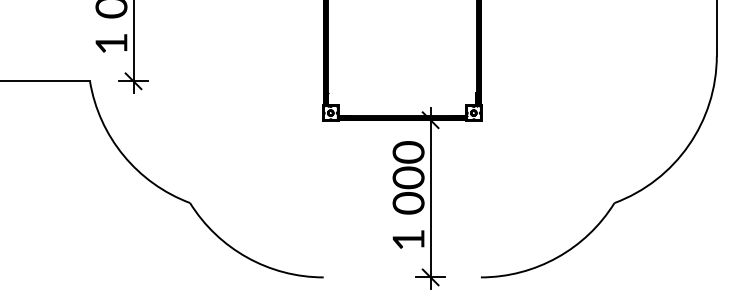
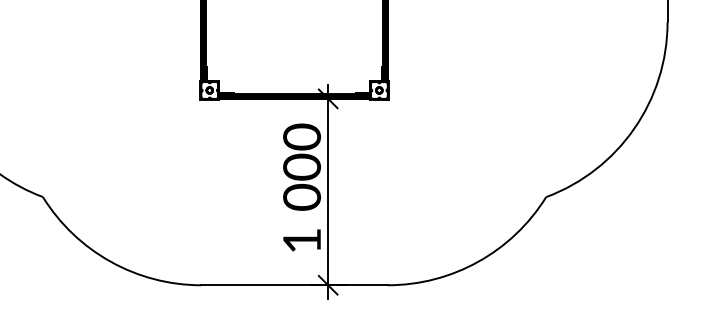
line: (401, 277) -> (293, 285), added

